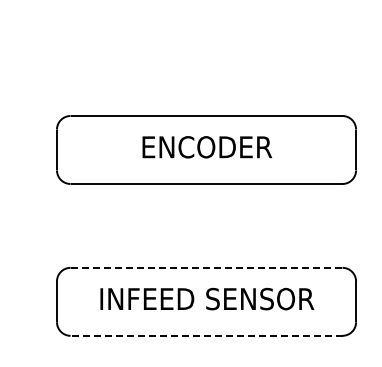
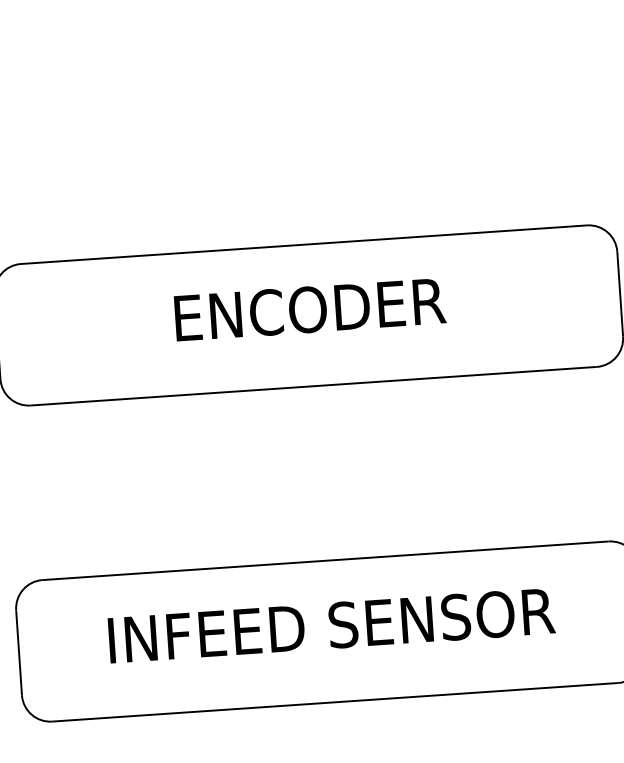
line: (206, 267) -> (325, 560), dashed -> solid
line: (206, 335) -> (335, 701), dashed -> solid

